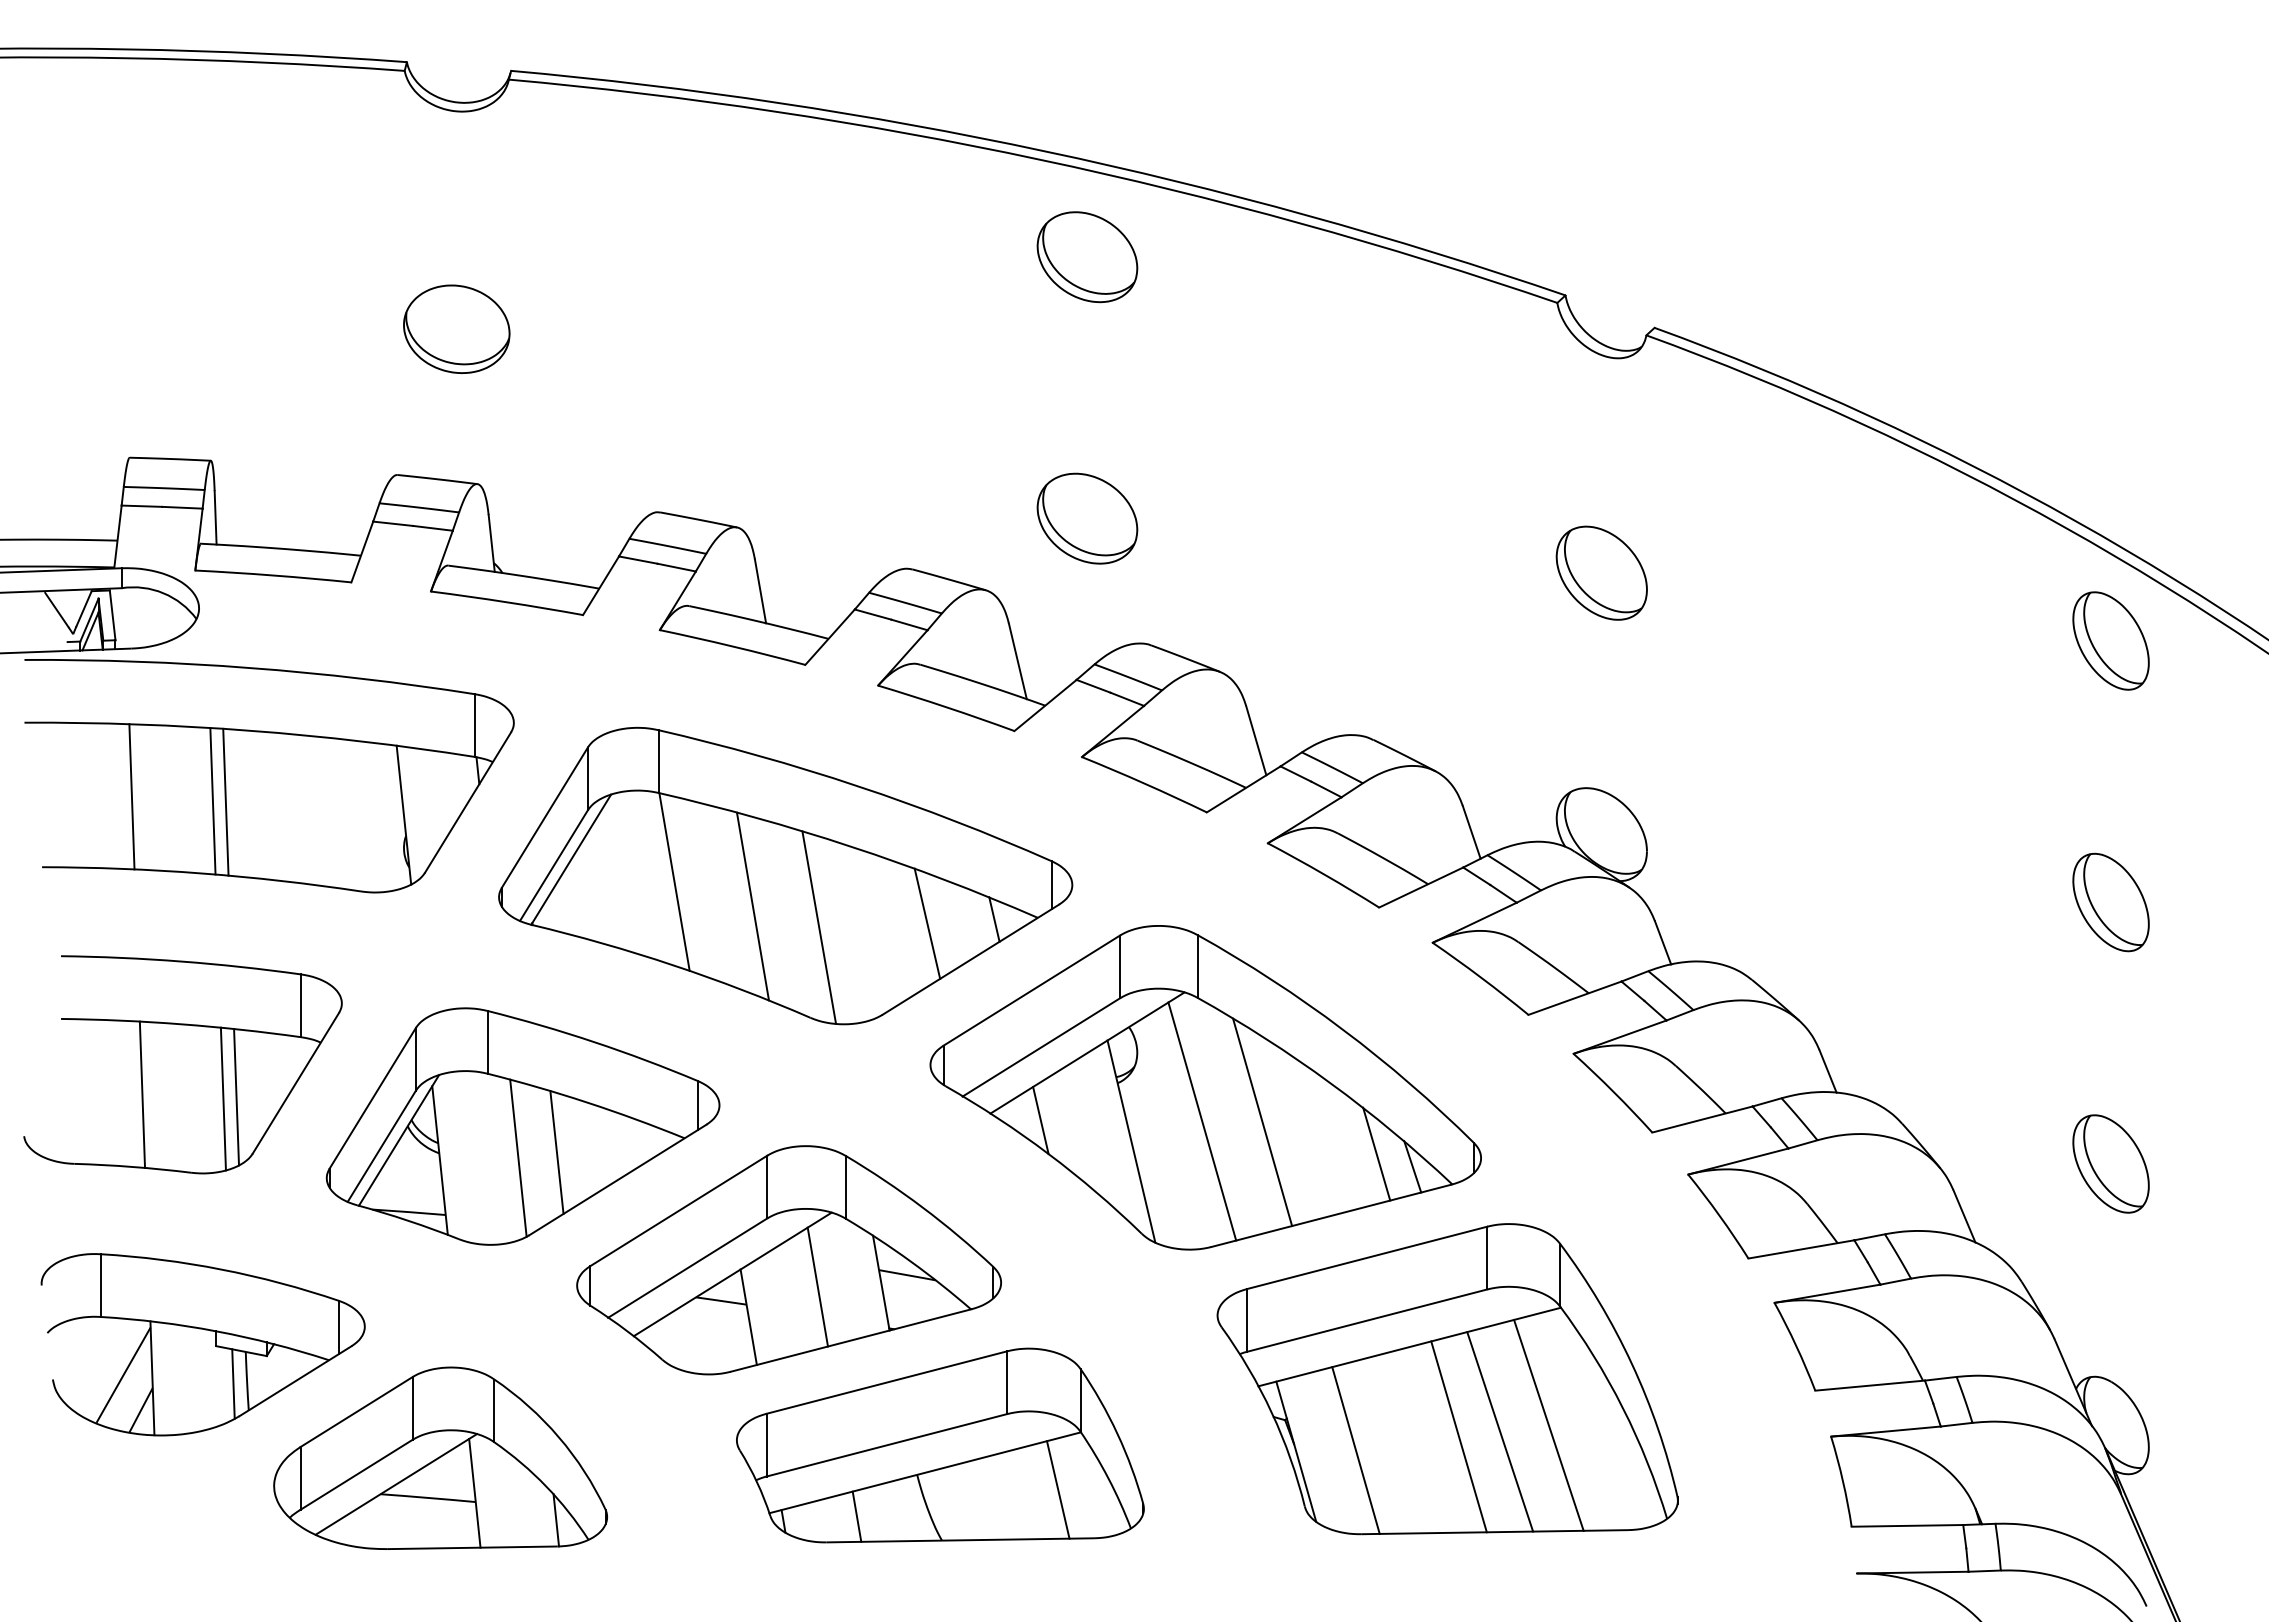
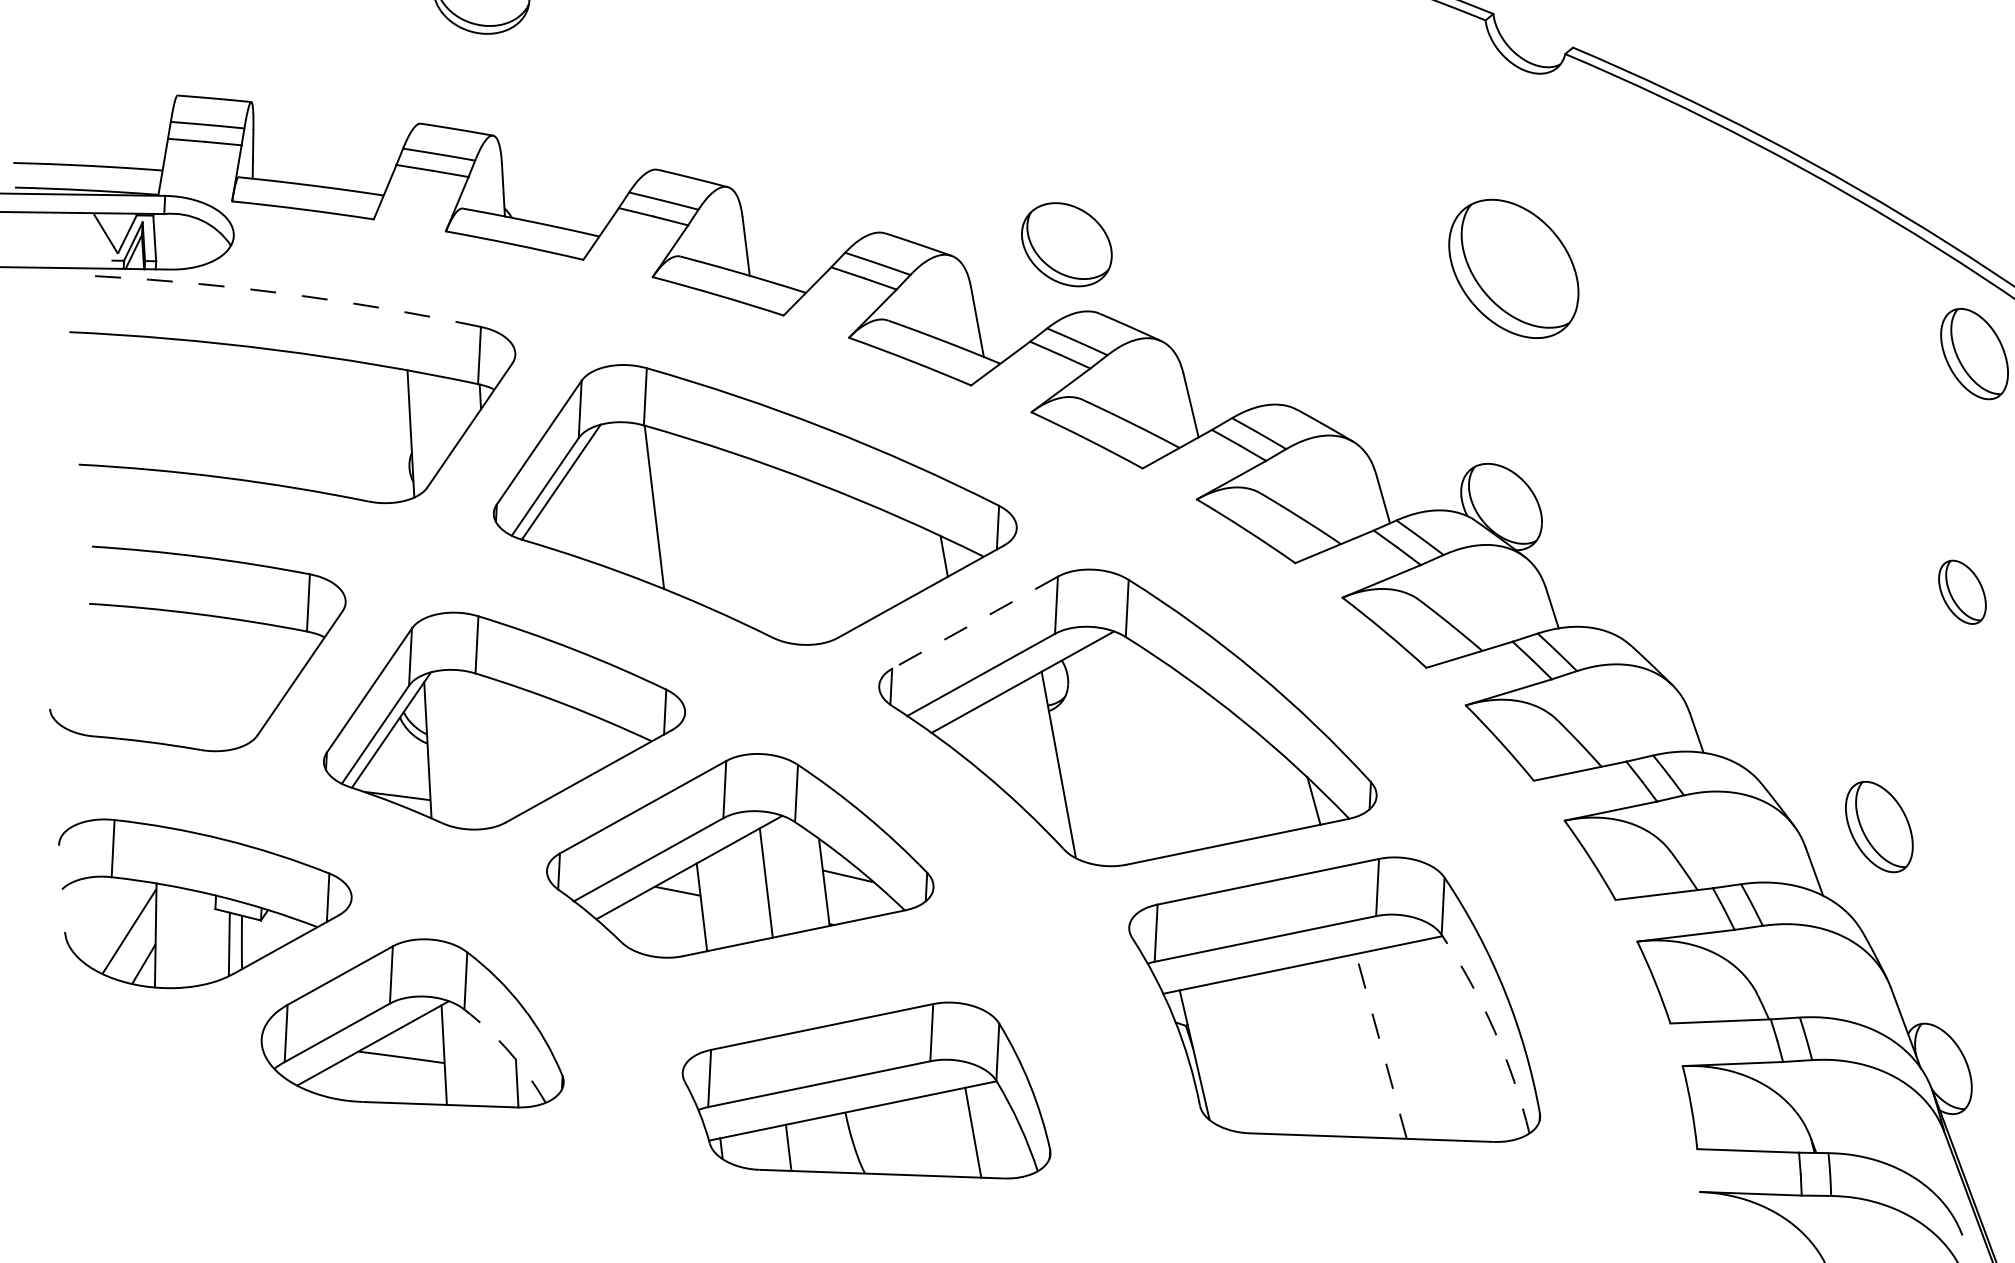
part: (1087, 518) -> (1066, 244), moved
part: (1601, 572) -> (1513, 268), size x1.6
arc: (250, 668) -> (277, 293), solid -> dashed
line: (131, 796) -> (163, 404), removed
line: (212, 801) -> (237, 412), removed
line: (225, 801) -> (248, 413), removed
part: (2110, 902) -> (1961, 592), size x0.7
line: (752, 906) -> (724, 533), removed
line: (927, 923) -> (883, 556), removed
line: (819, 927) -> (784, 555), removed
line: (1031, 990) -> (974, 622), solid -> dashed
line: (142, 1094) -> (159, 676), removed
line: (236, 1097) -> (245, 683), removed
line: (222, 1098) -> (232, 683), removed
line: (1040, 1120) -> (976, 741), removed
line: (1202, 1121) -> (1124, 749), removed
line: (1262, 1122) -> (1179, 753), removed
line: (556, 1152) -> (534, 748), removed
line: (1376, 1153) -> (1281, 787), removed
line: (518, 1157) -> (499, 751), removed
part: (2110, 1163) -> (1878, 826), moved
arc: (1622, 1408) -> (1493, 1030), solid -> dashed
line: (1548, 1424) -> (1425, 1042), removed
line: (1500, 1431) -> (1381, 1046), solid -> dashed
line: (1458, 1436) -> (1343, 1048), removed
part: (940, 1445) -> (868, 1086), moved
line: (1355, 1450) -> (1248, 1056), removed
arc: (546, 1486) -> (509, 1052), solid -> dashed

